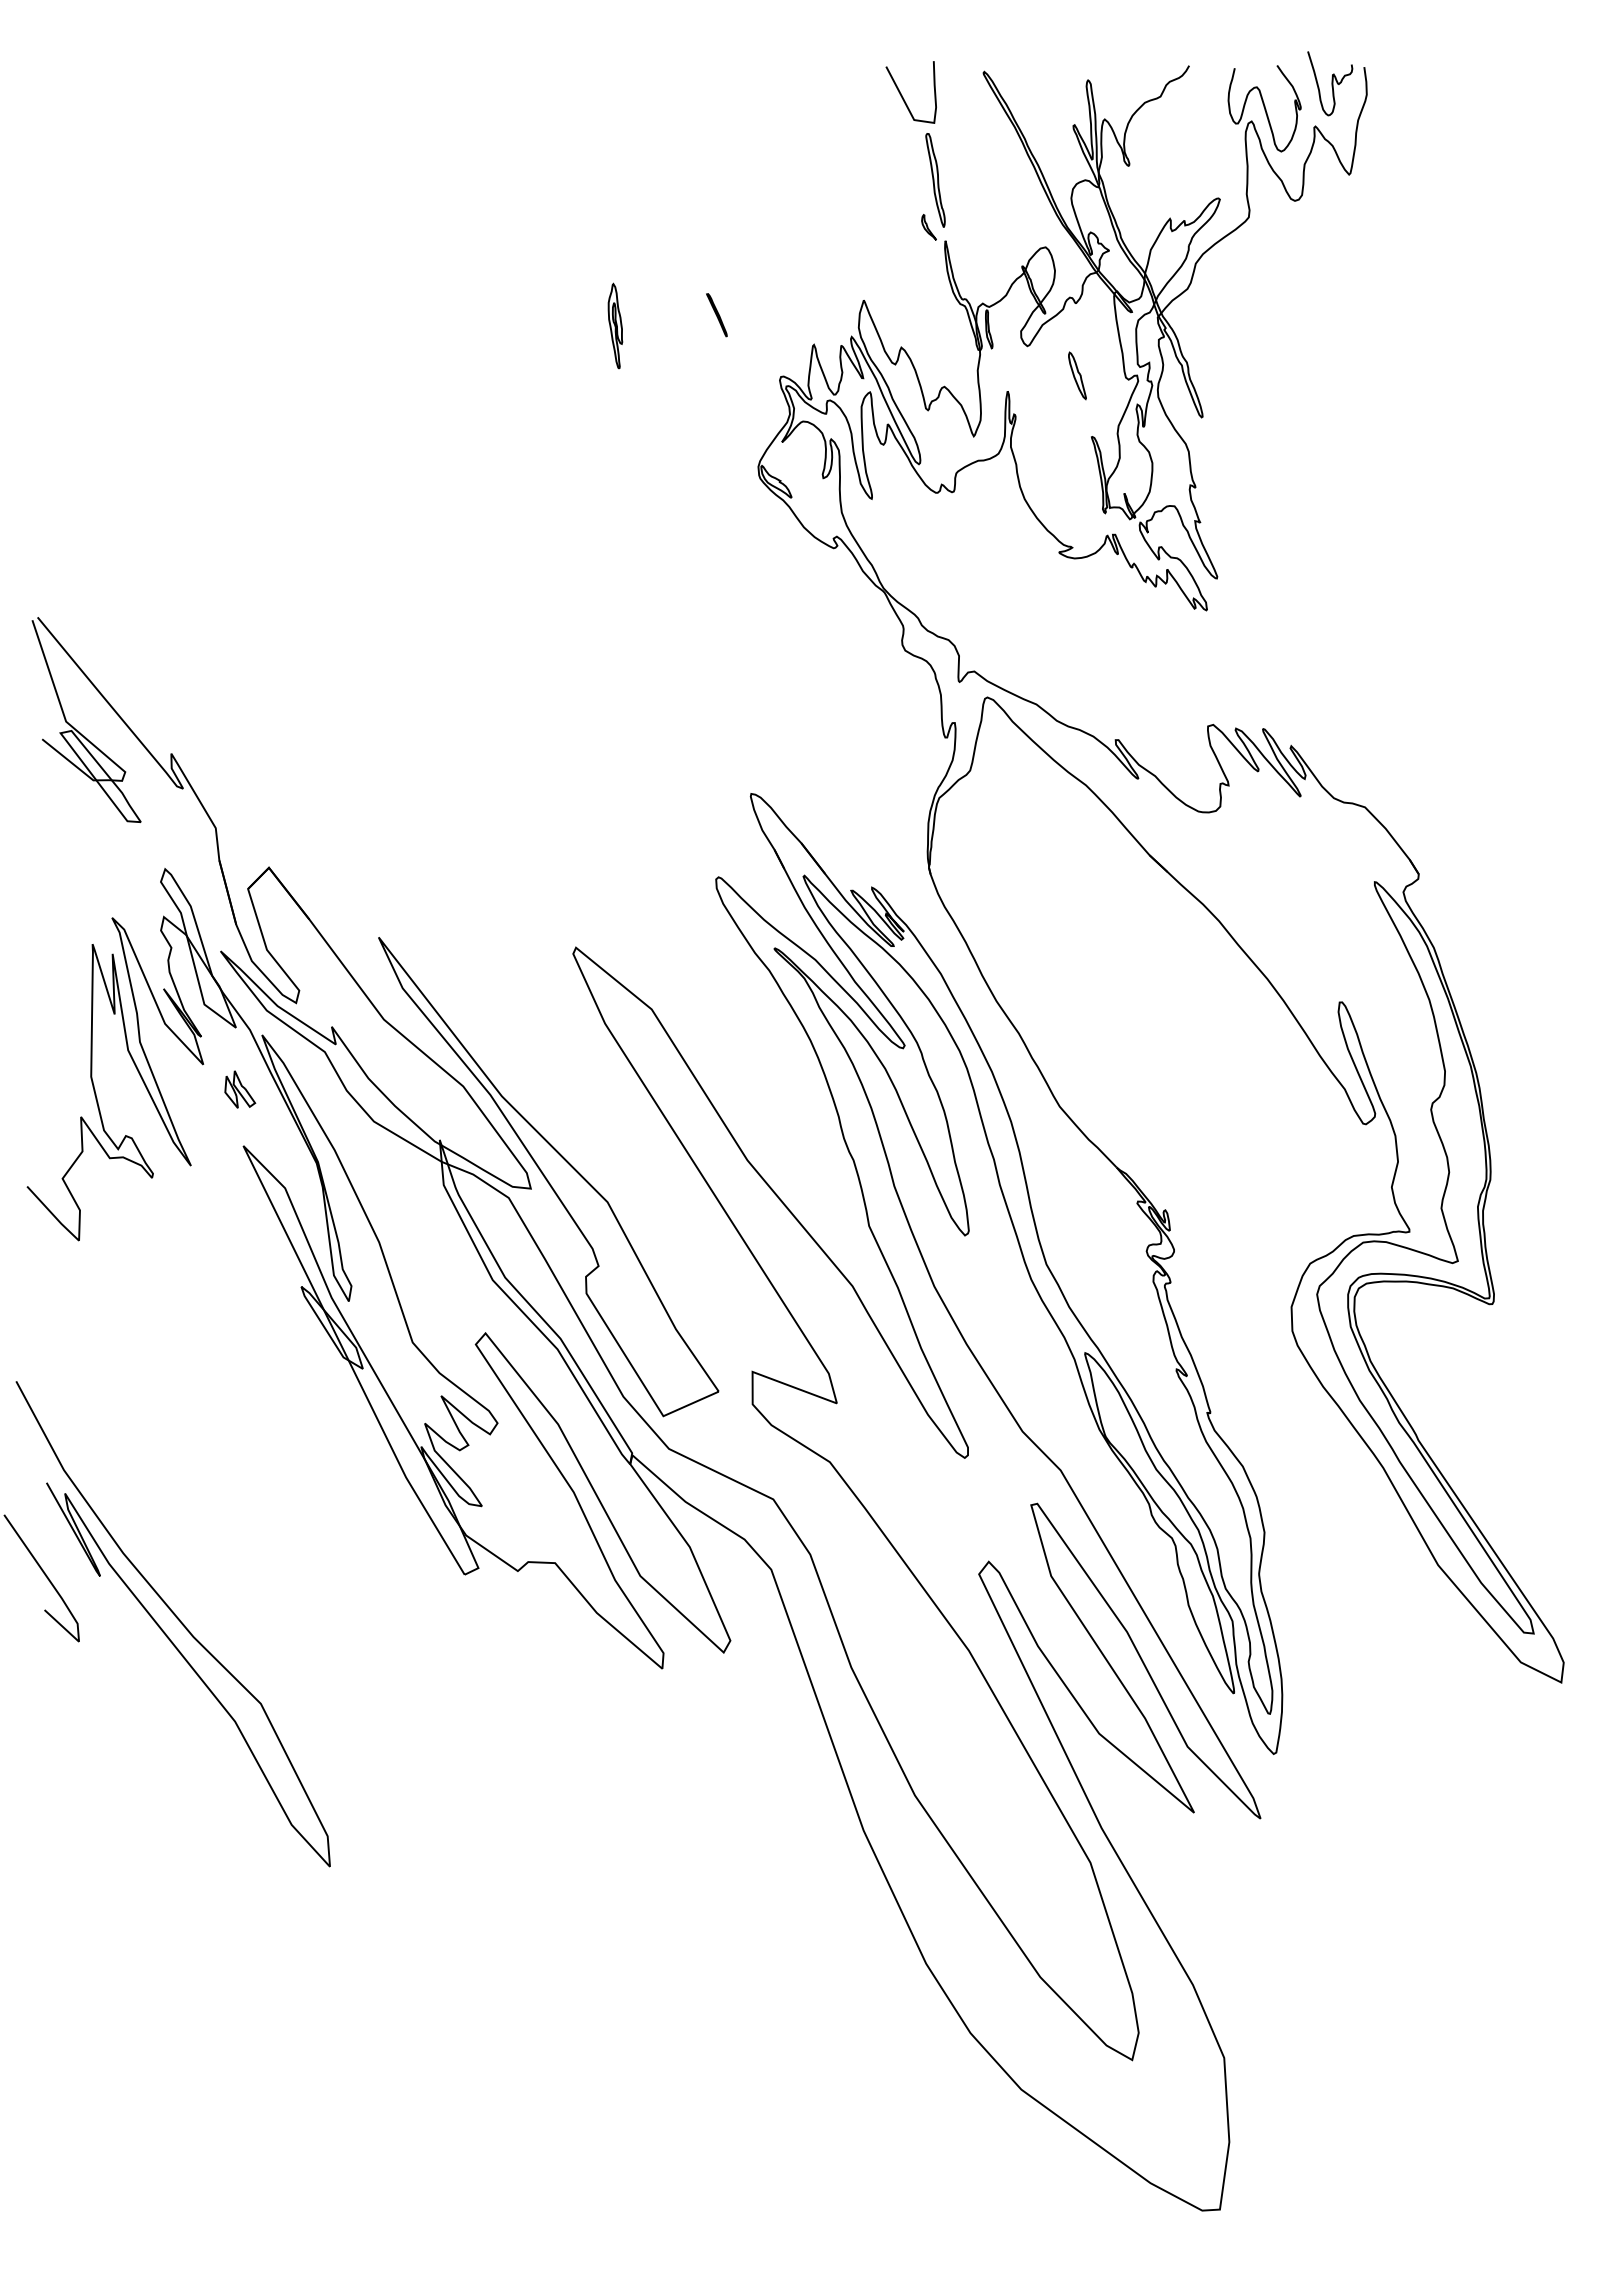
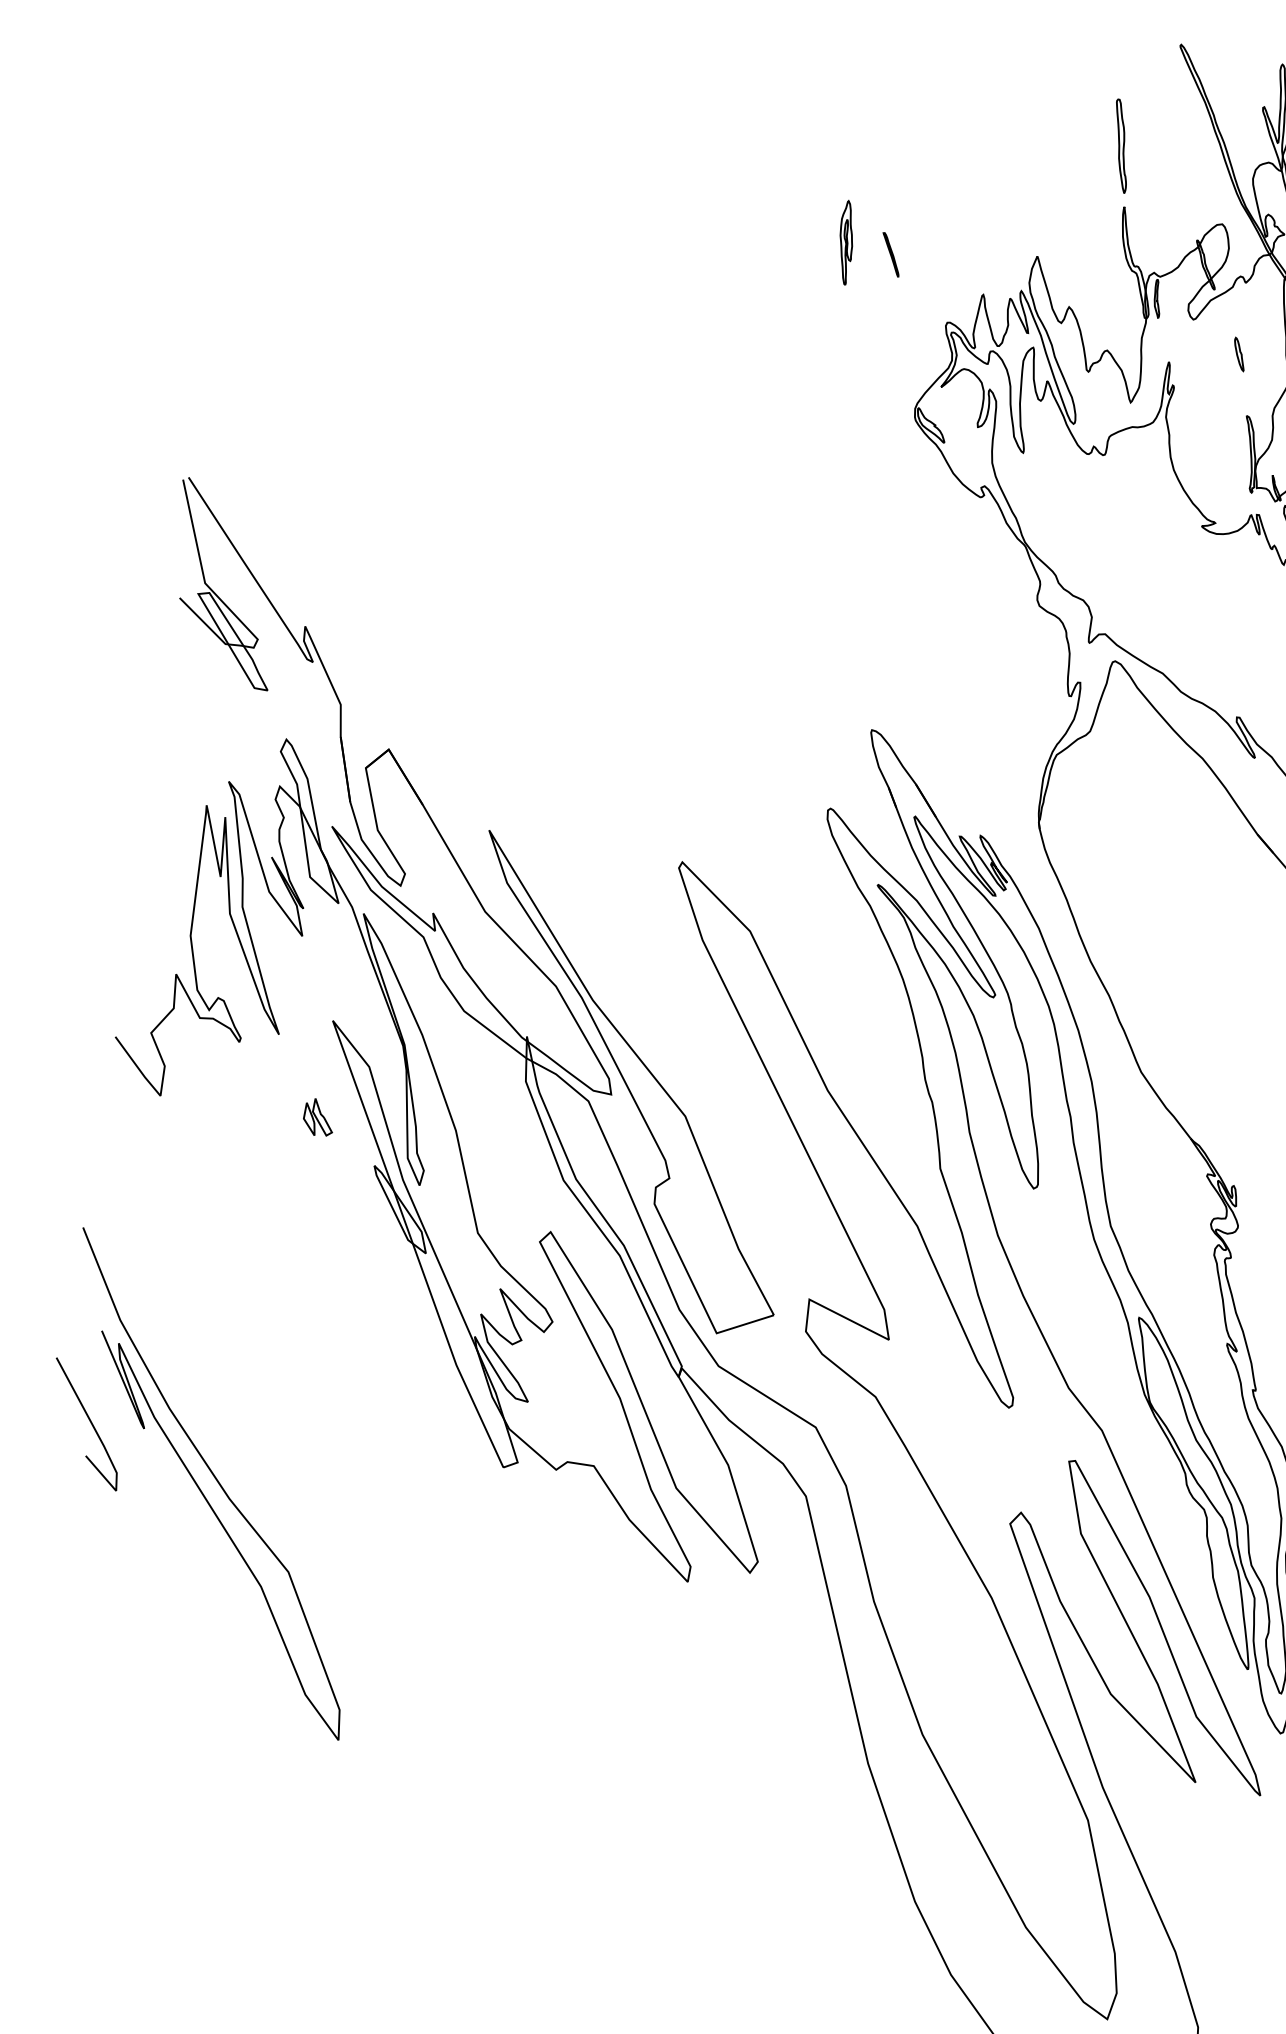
curve: (902, 95) -> (1098, 58), removed
part: (928, 227) -> (1109, 191), removed
part: (615, 325) -> (846, 242), moved
part: (1077, 375) -> (1239, 354), size x0.7
part: (240, 1089) -> (319, 1117), moved

